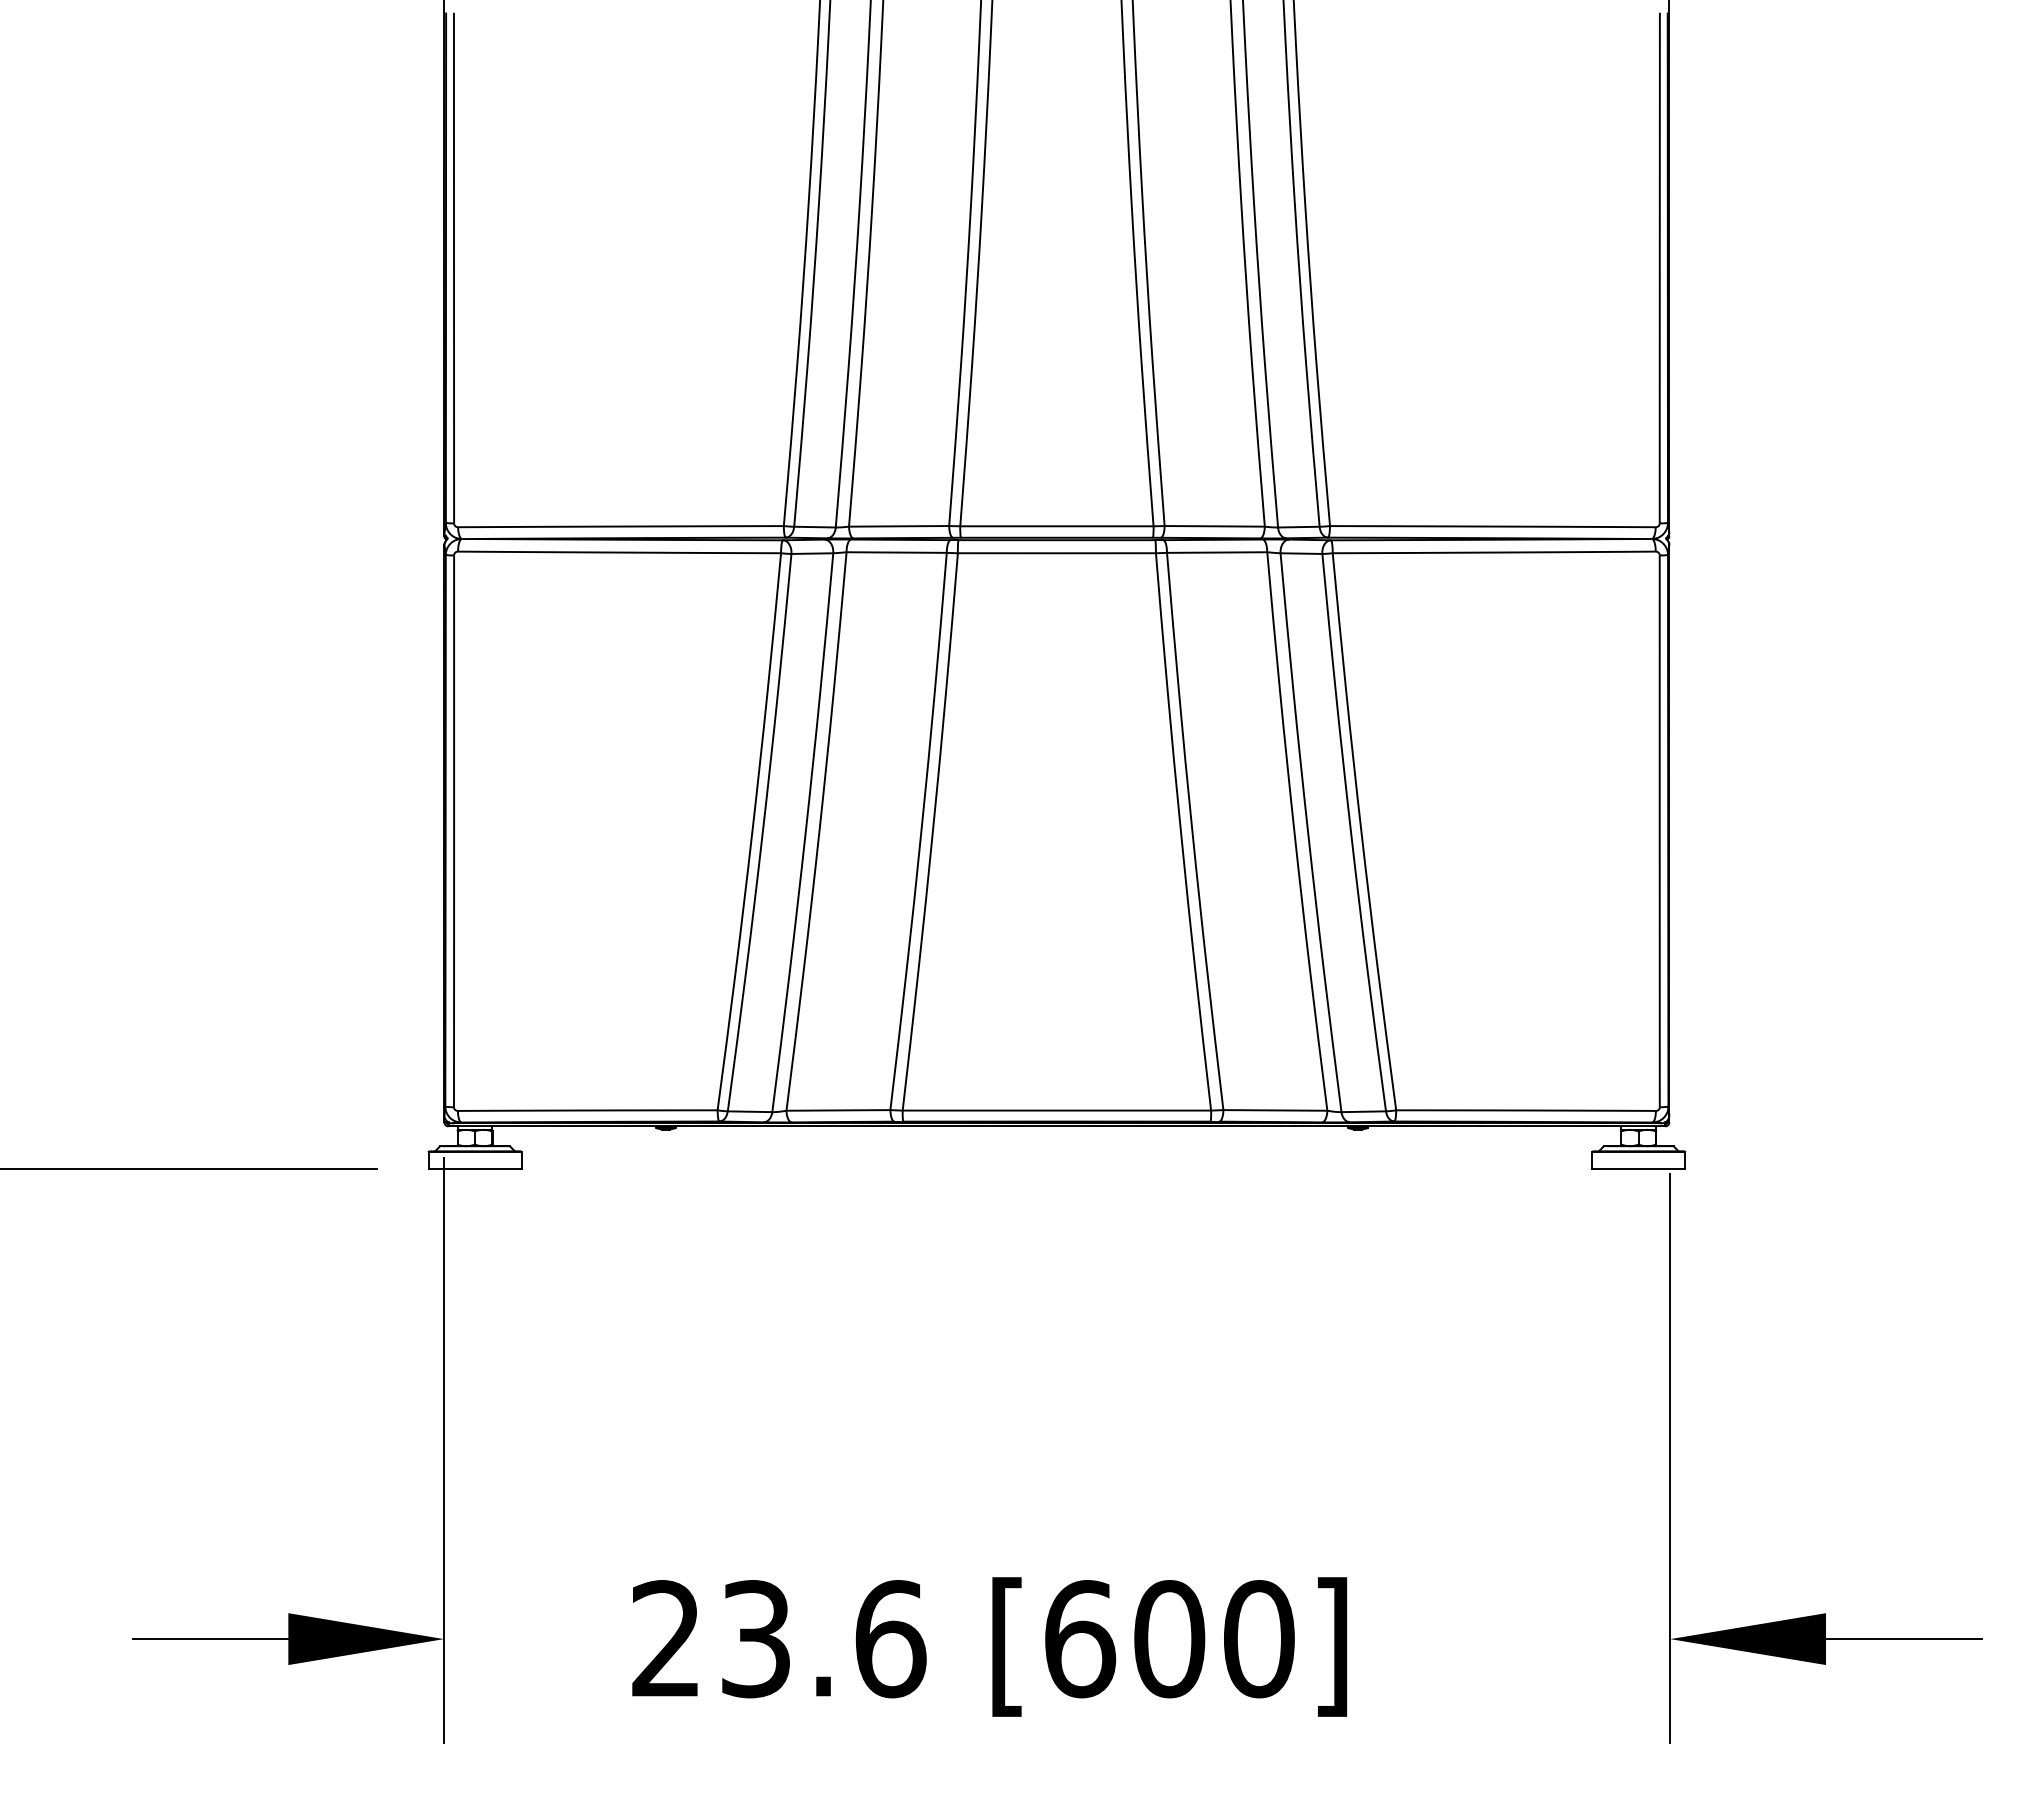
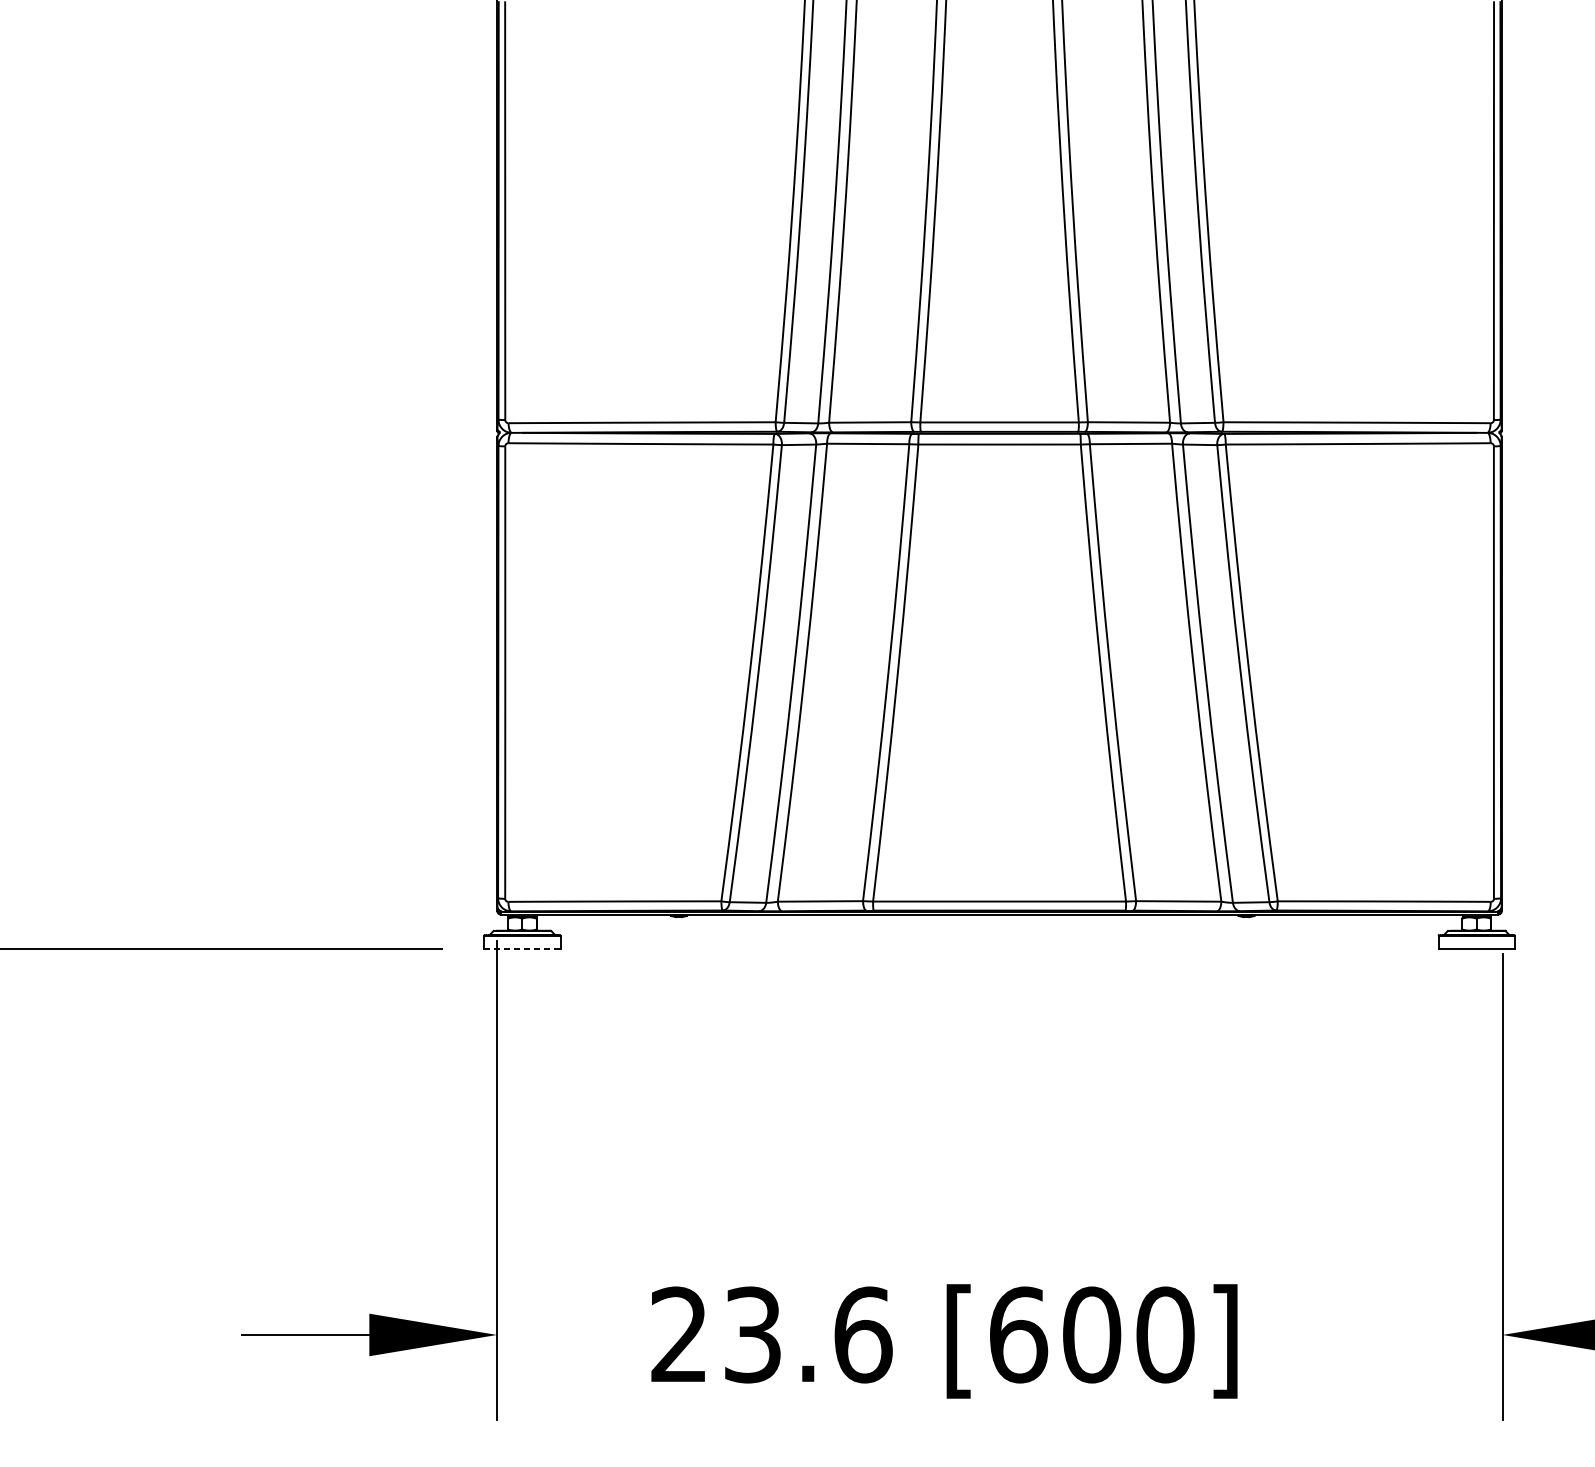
line: (475, 1168) -> (522, 949), solid -> dashed

